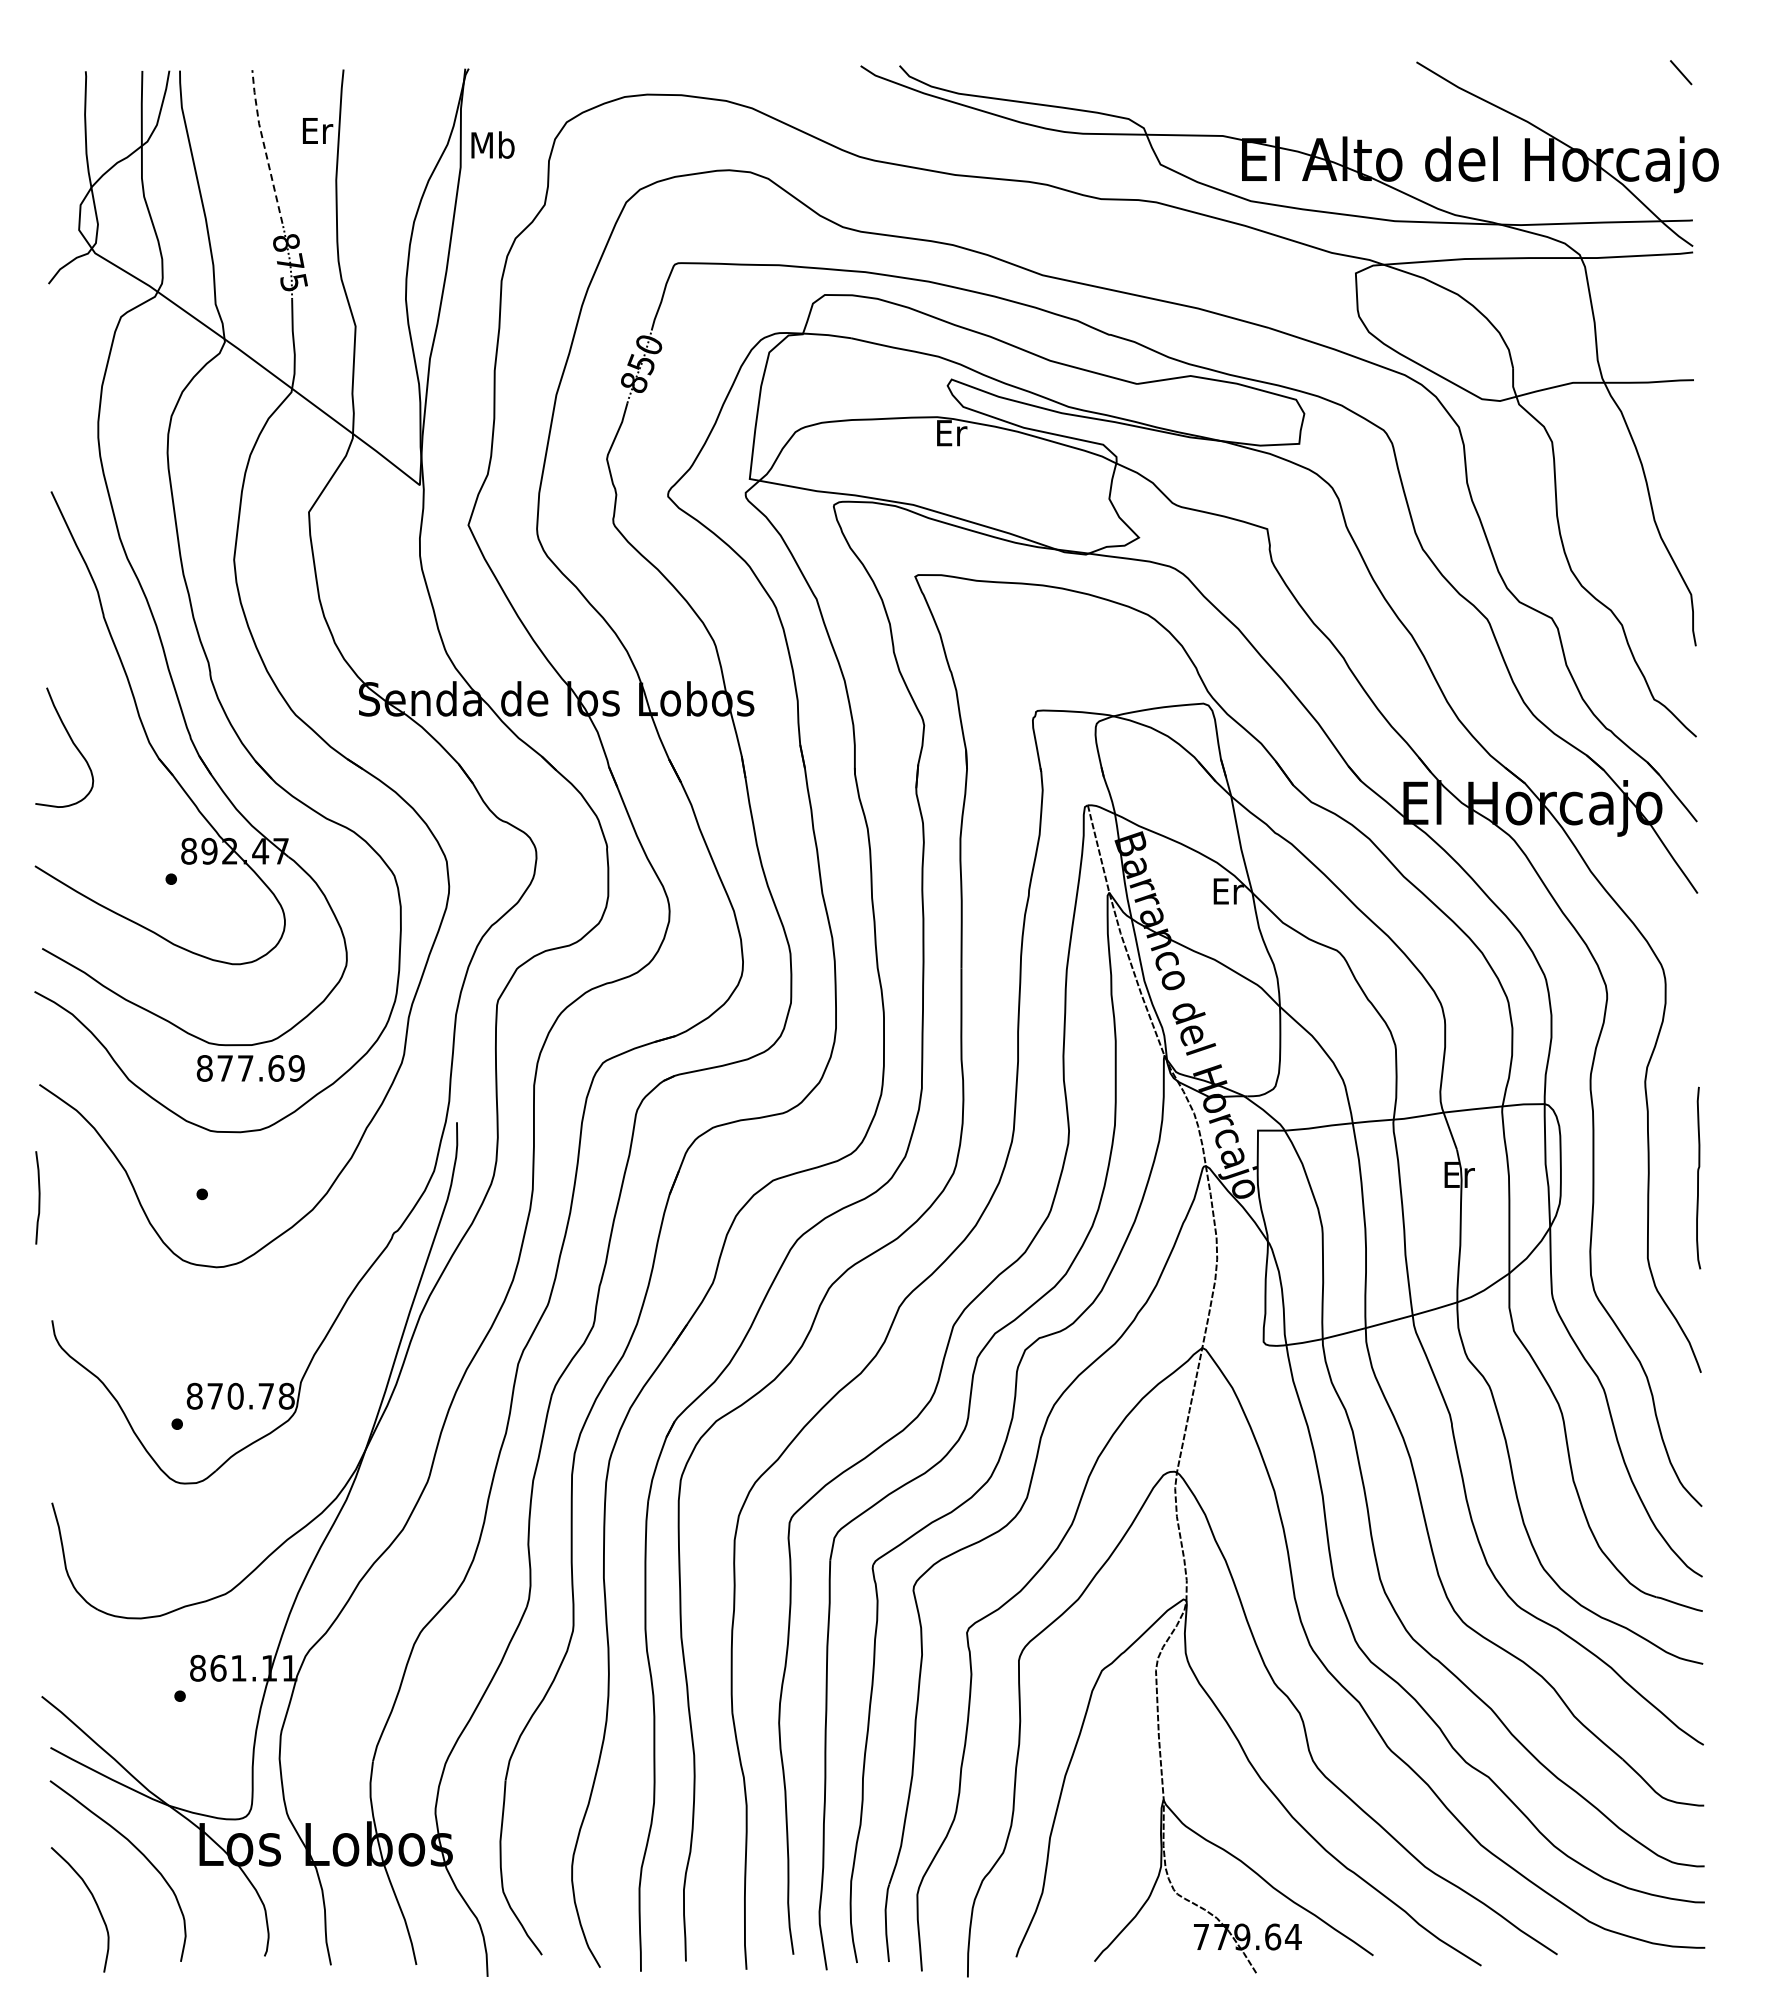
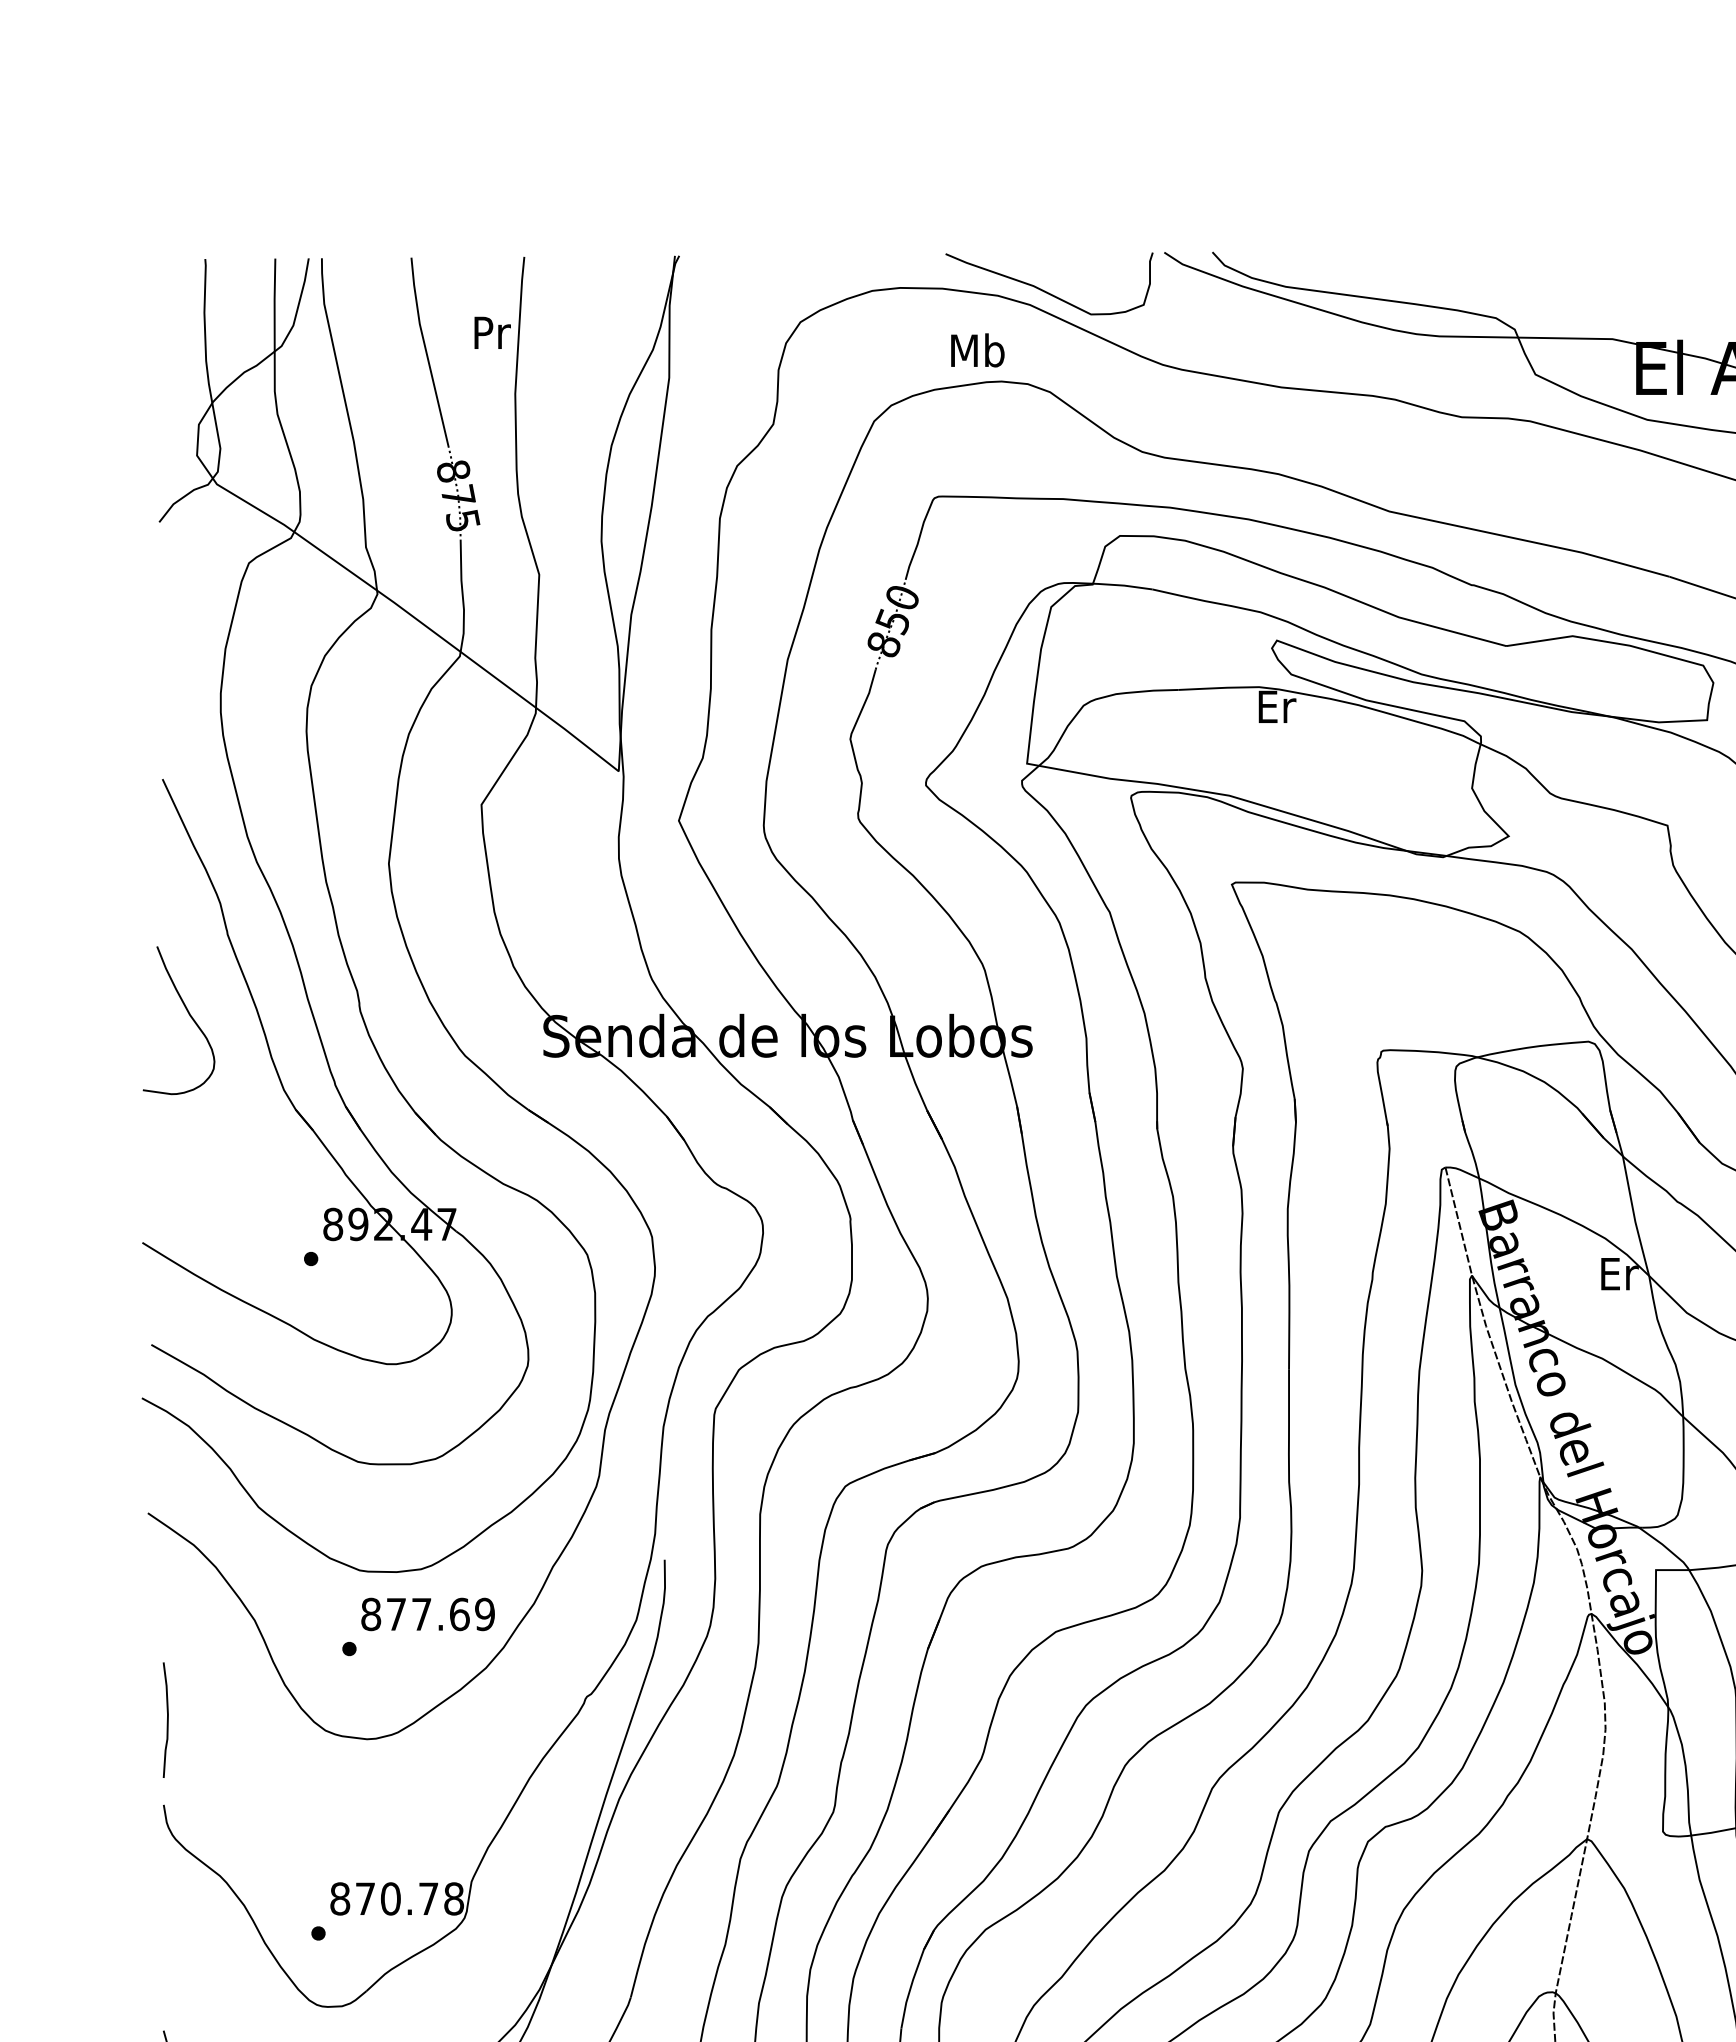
curve: (764, 96) -> (1045, 290), added
text: (317, 130) -> (492, 332), Er -> Pr
text: (492, 144) -> (977, 349), moved
line: (264, 146) -> (426, 352), dashed -> solid
curve: (72, 743) -> (188, 1015), moved
text: (250, 1068) -> (427, 1614), moved
curve: (38, 1197) -> (166, 1719), moved

